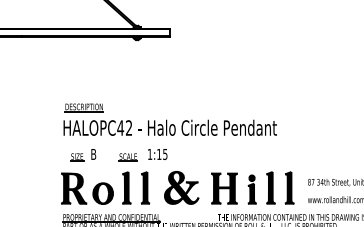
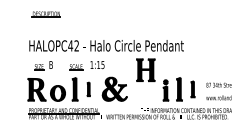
part: (83, 107) -> (45, 14), moved
part: (145, 187) -> (88, 88), size x0.6
part: (289, 187) -> (192, 88), size x0.7
part: (224, 188) -> (145, 70), moved

